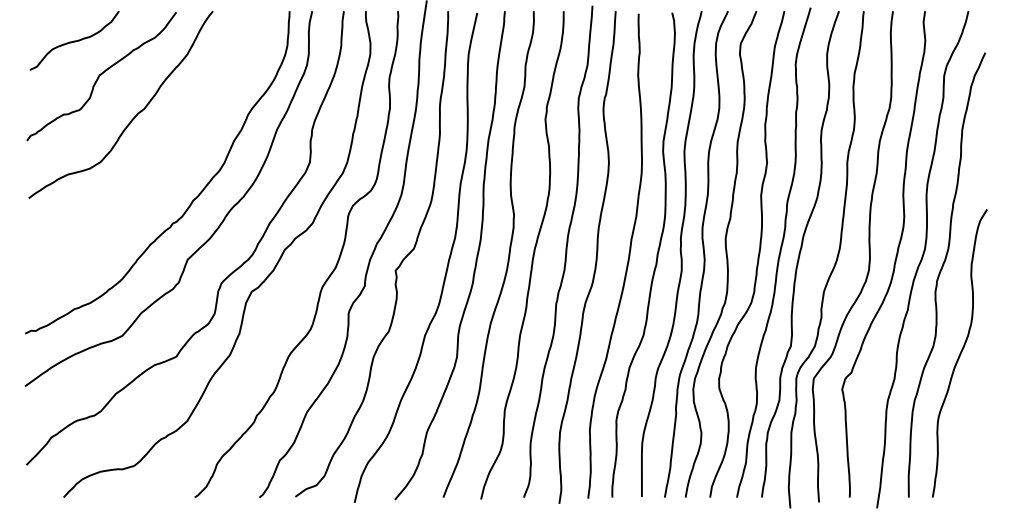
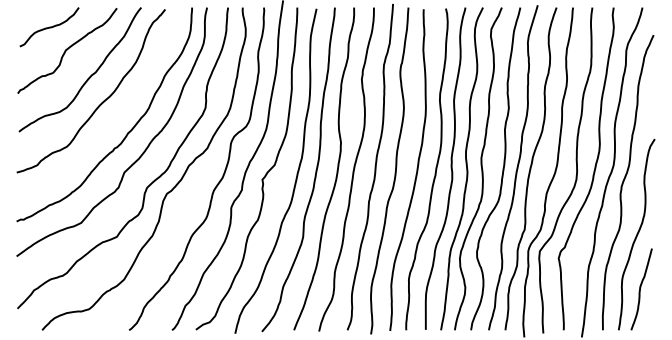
curve: (153, 154) -> (101, 102), added
curve: (965, 436) -> (640, 289), added

